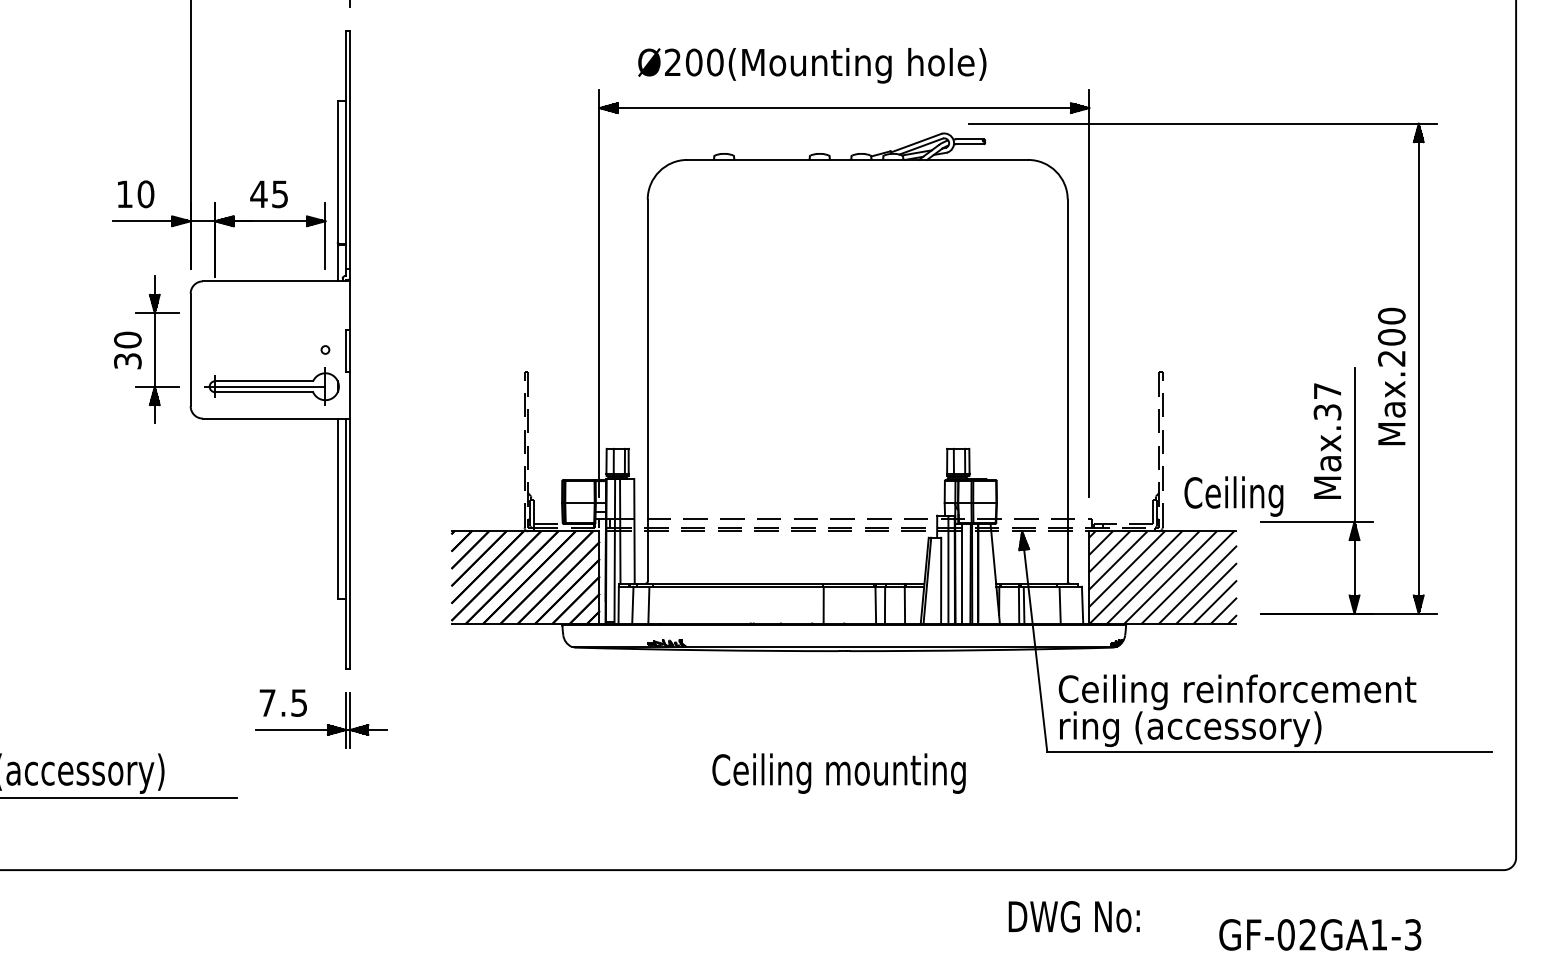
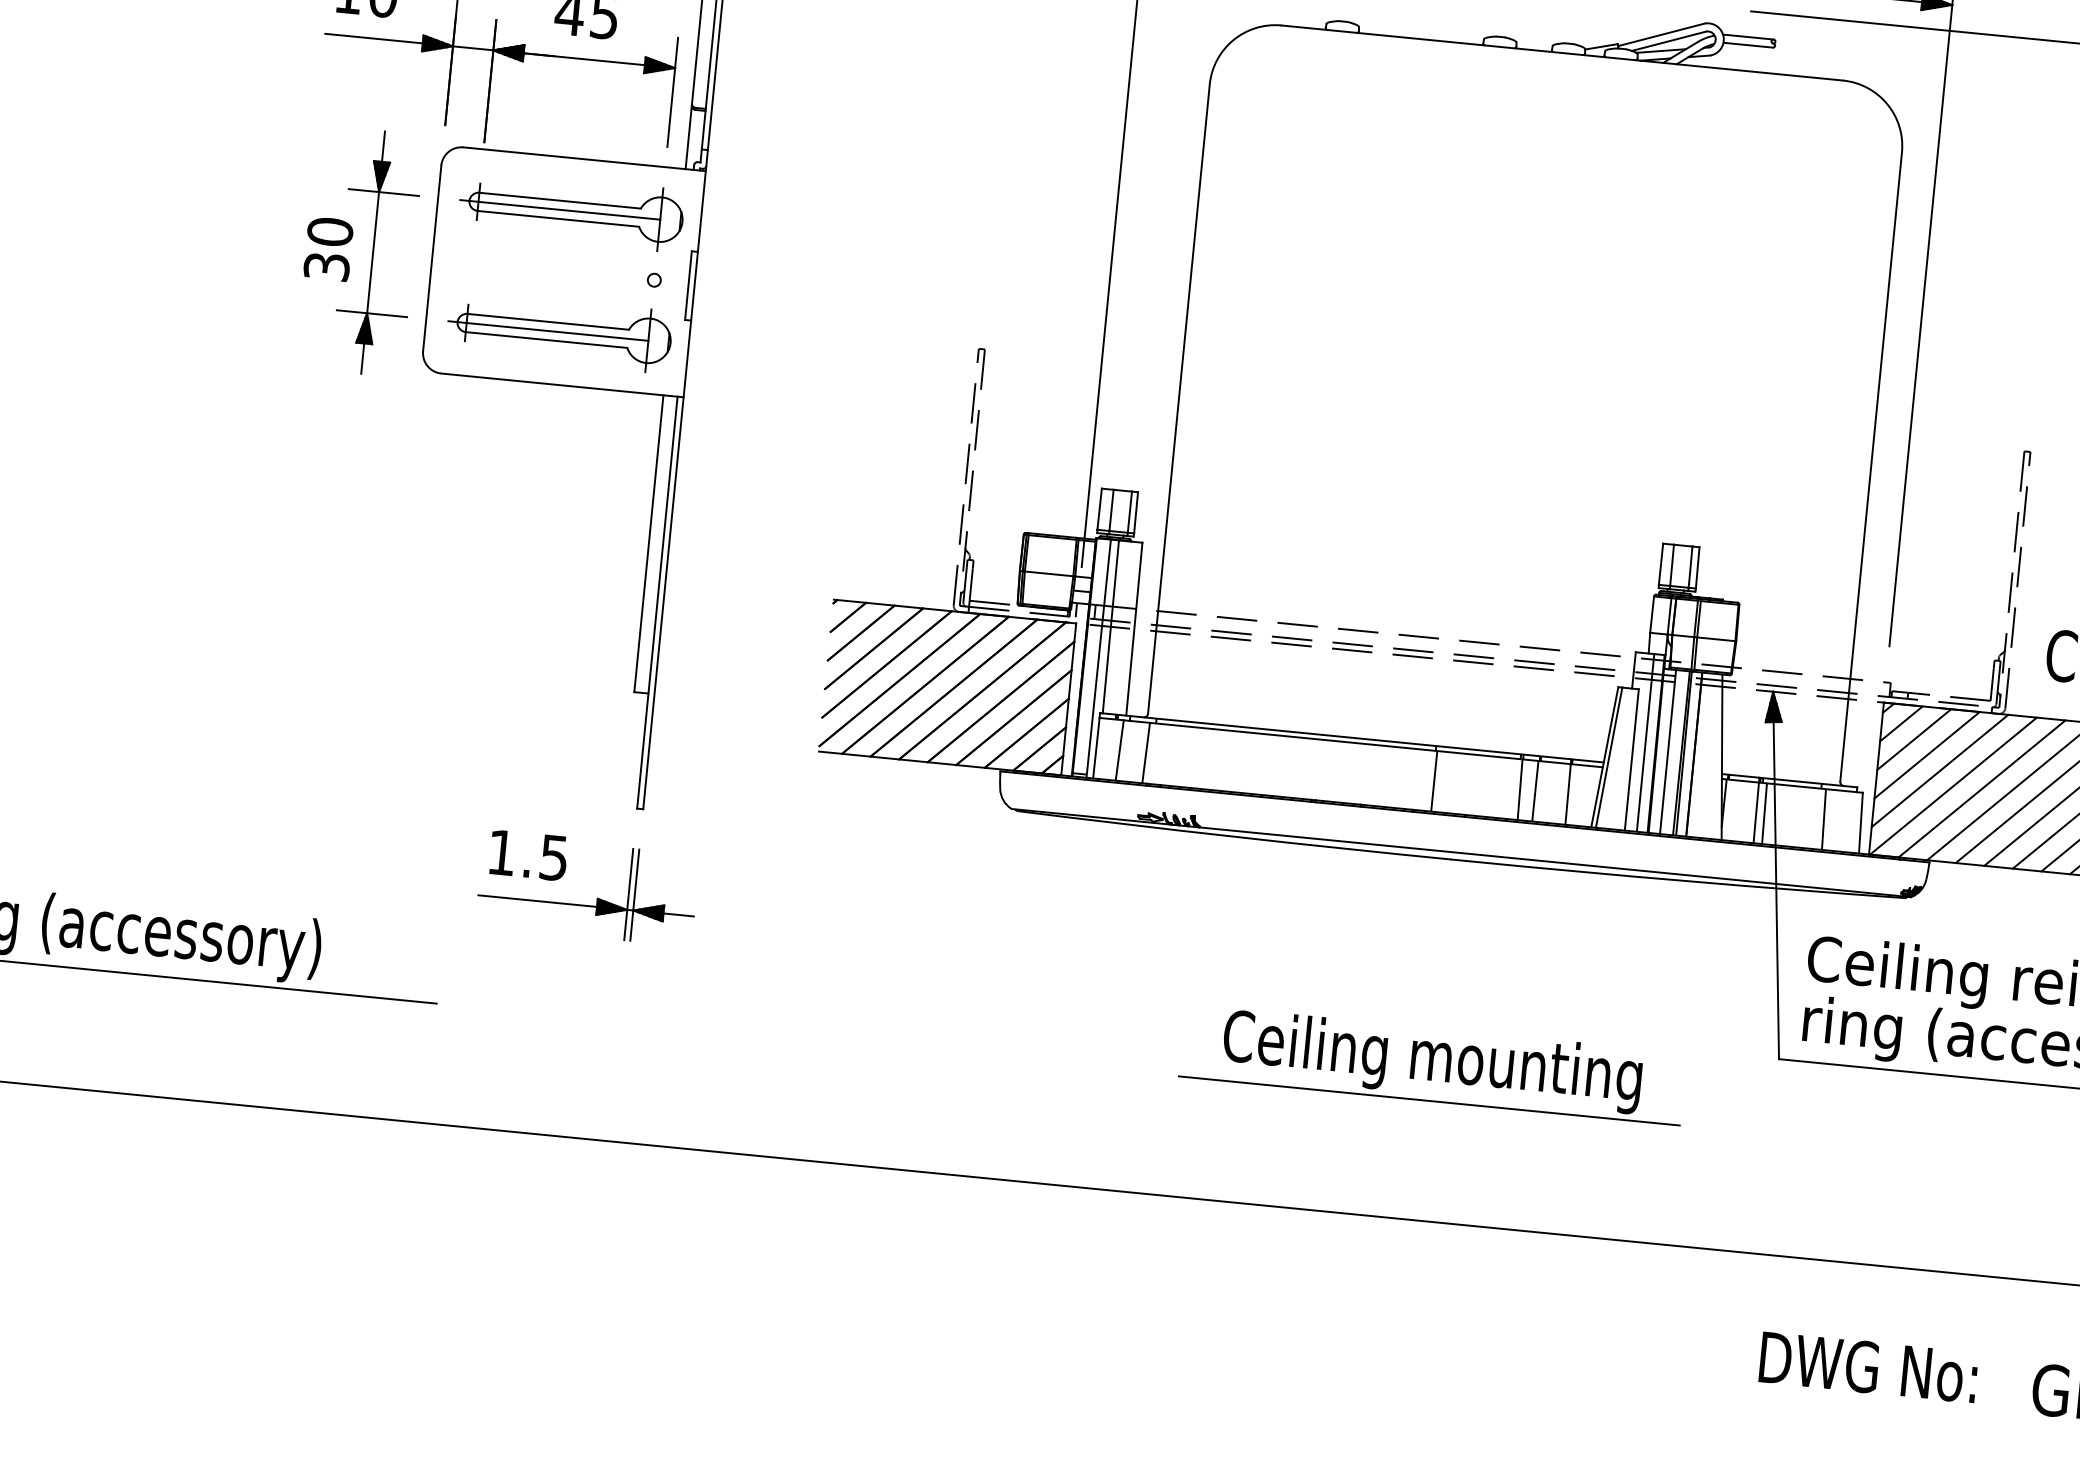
part: (271, 313) -> (571, 211), added
text: (267, 702) -> (501, 851), 7.5 -> 1.5
line: (839, 797) -> (1429, 1100), added
text: (1073, 916) -> (1867, 1366), moved

